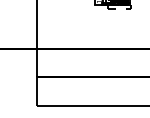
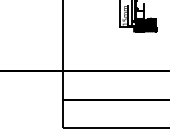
hatch: (118, 6) -> (144, 29), added

